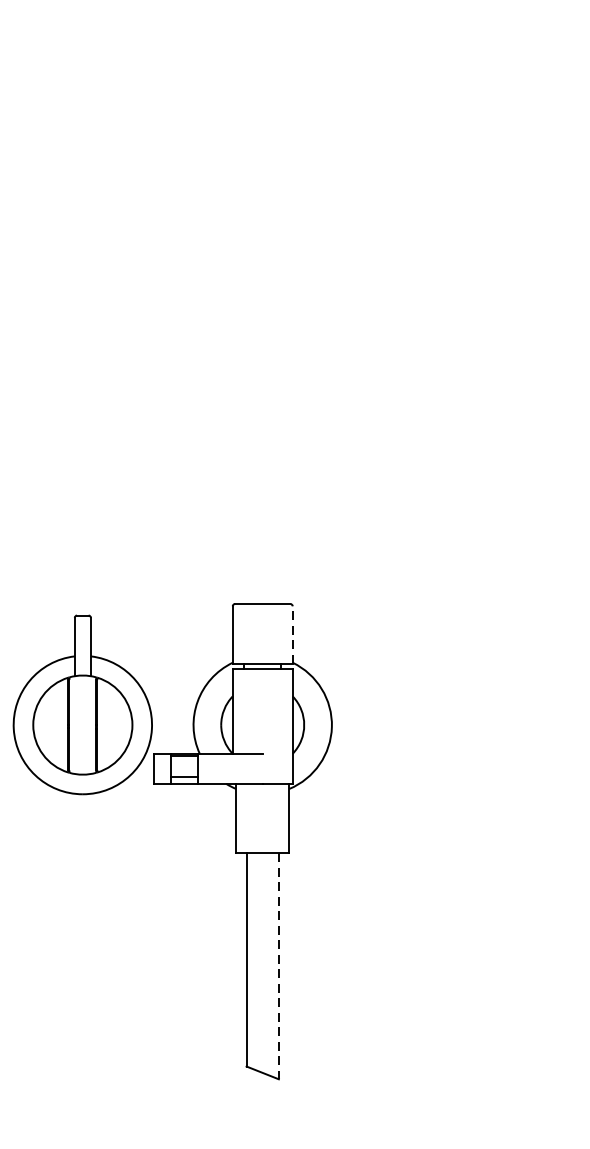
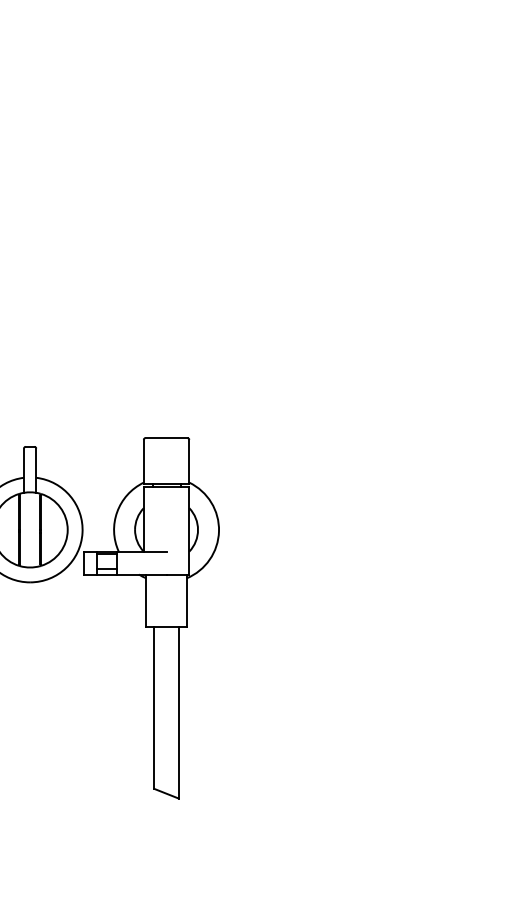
line: (292, 634) -> (189, 461), dashed -> solid
line: (278, 965) -> (178, 712), dashed -> solid

